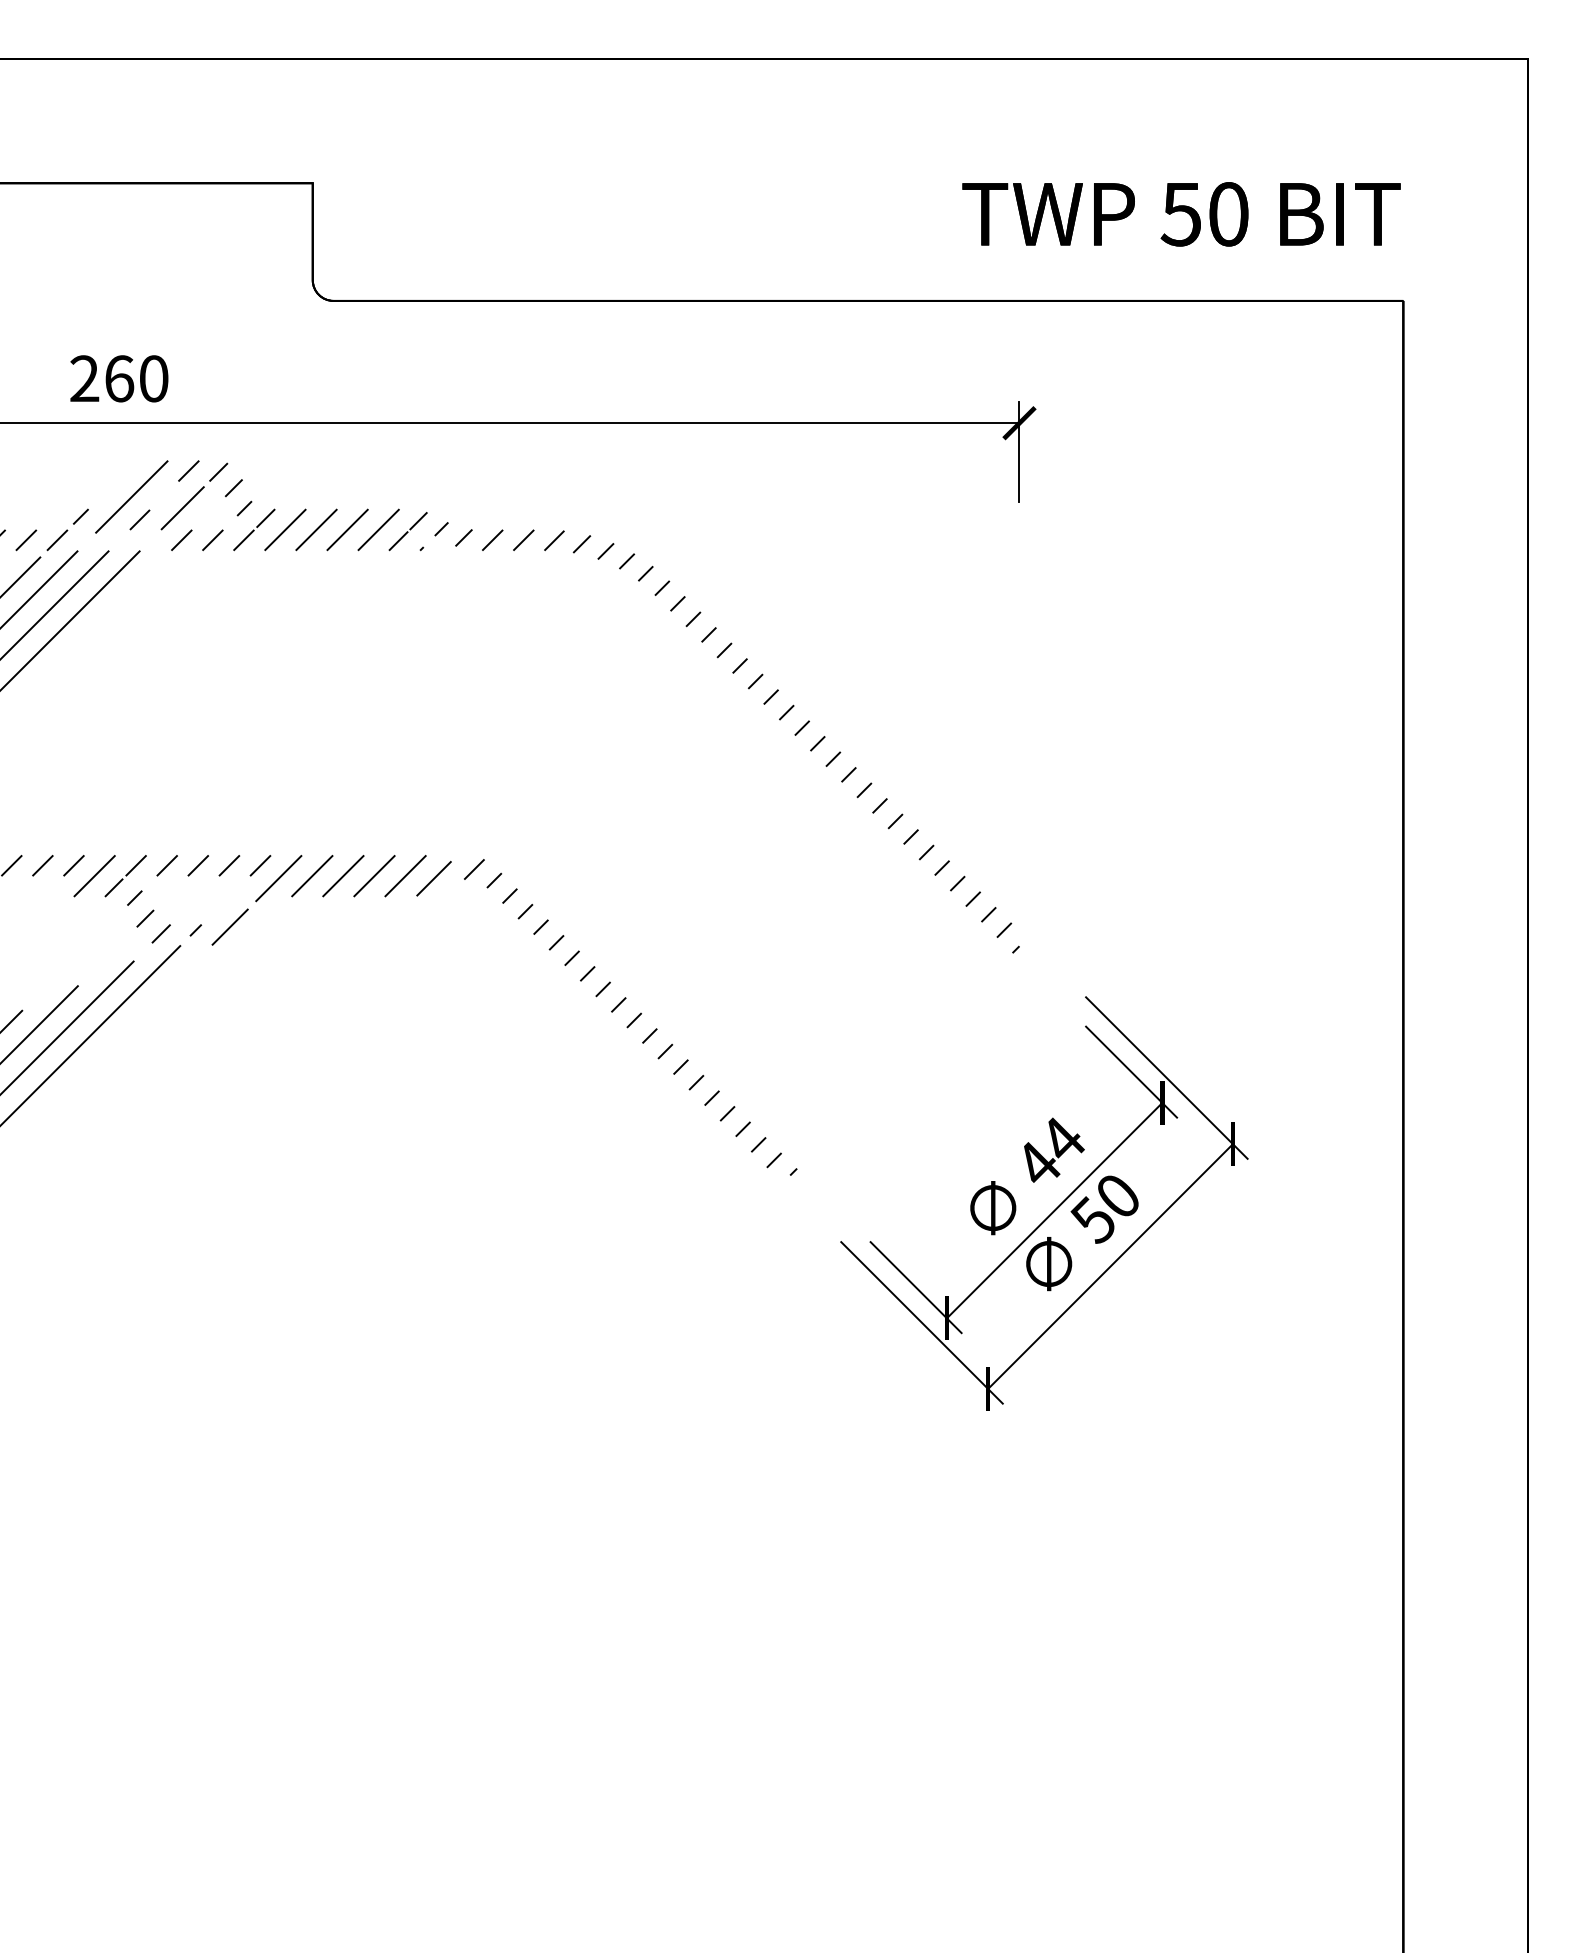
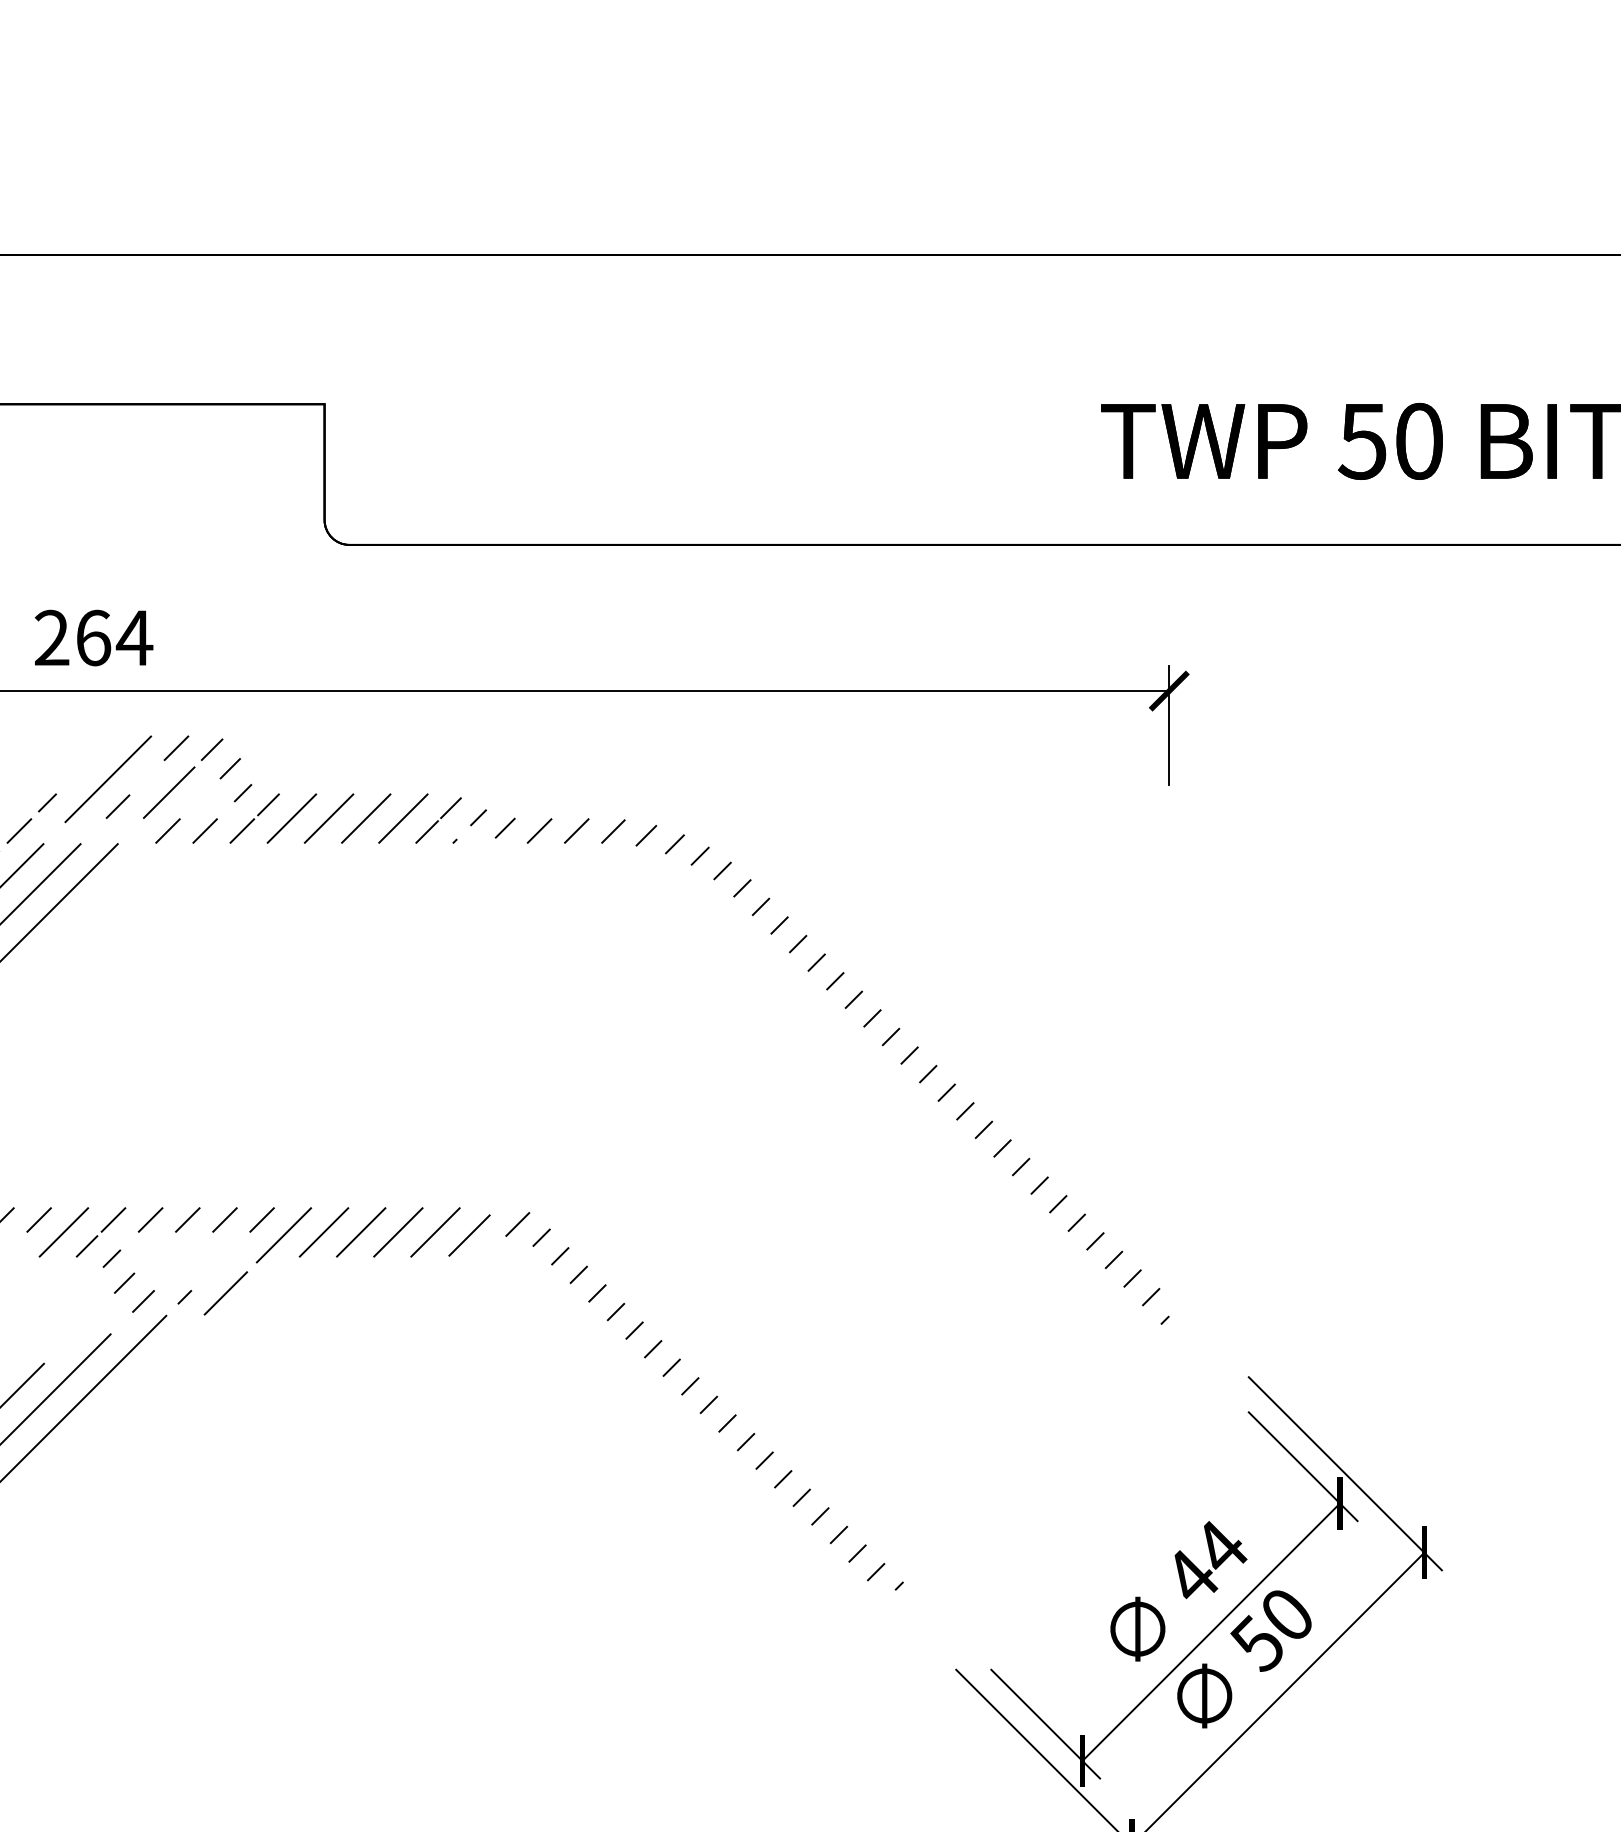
text: (153, 378) -> (134, 637), 260 -> 264

